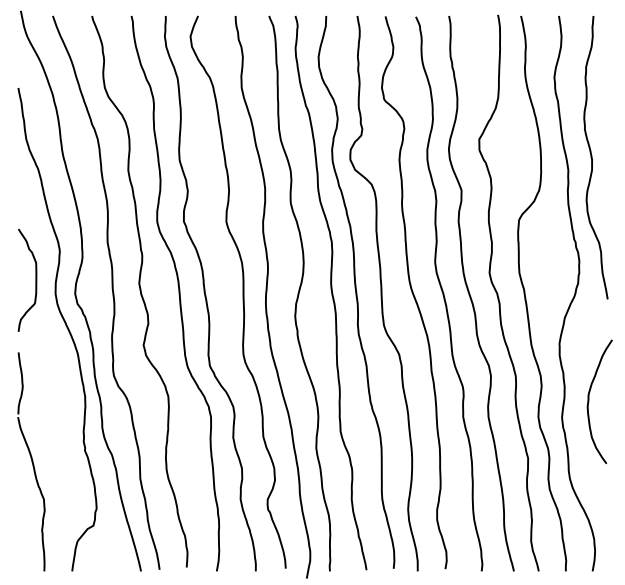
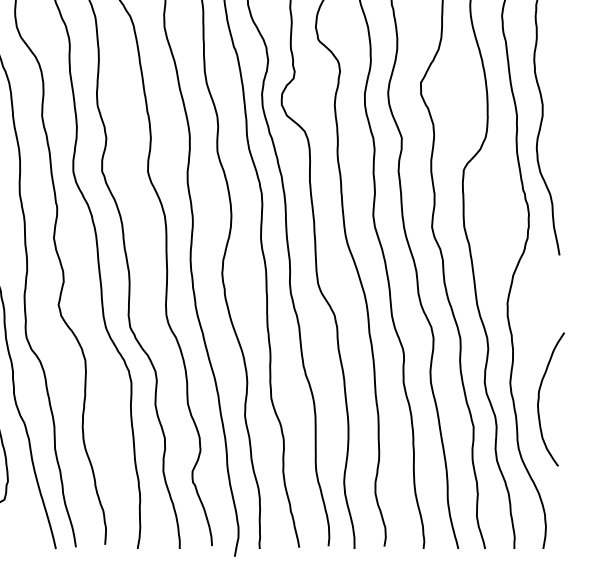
curve: (589, 401) -> (539, 399), moved

